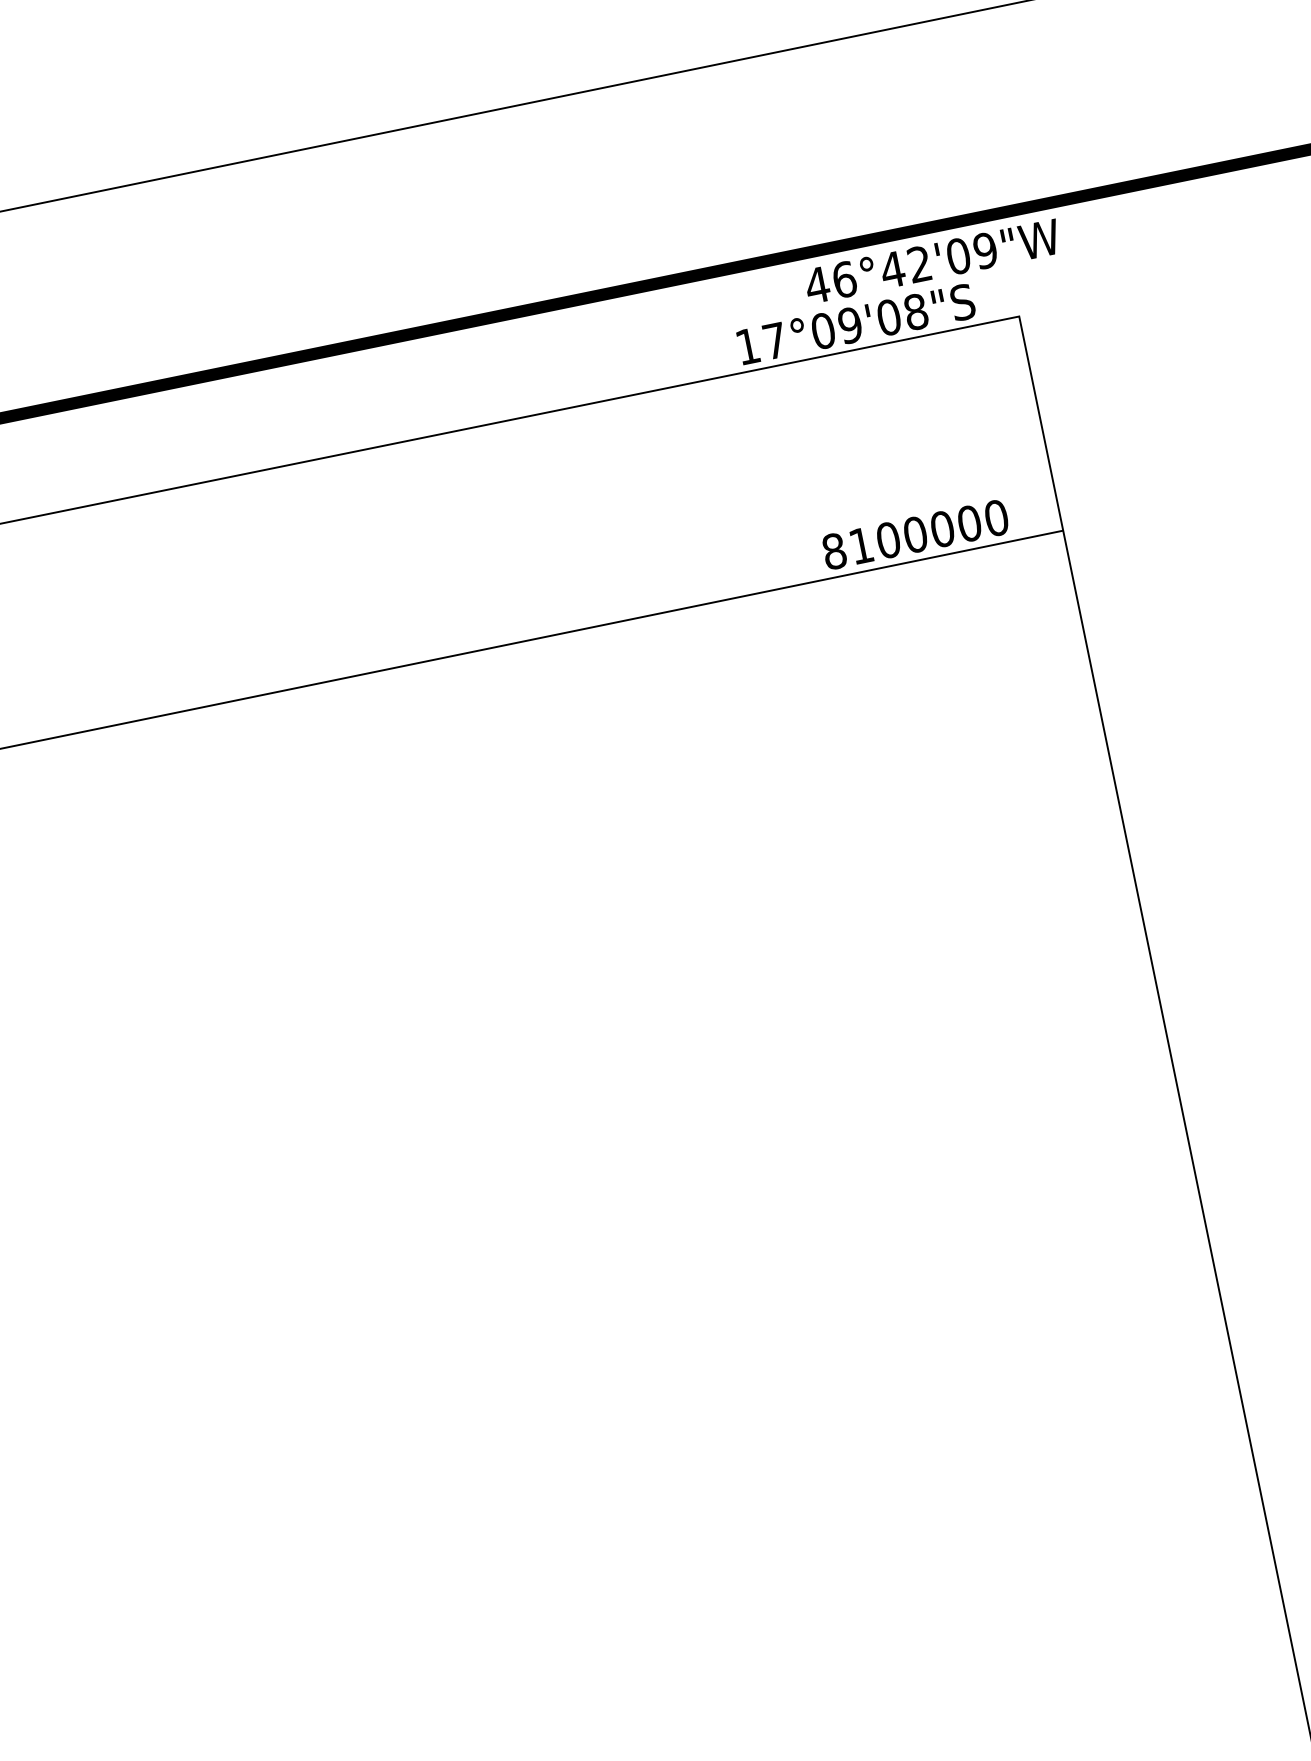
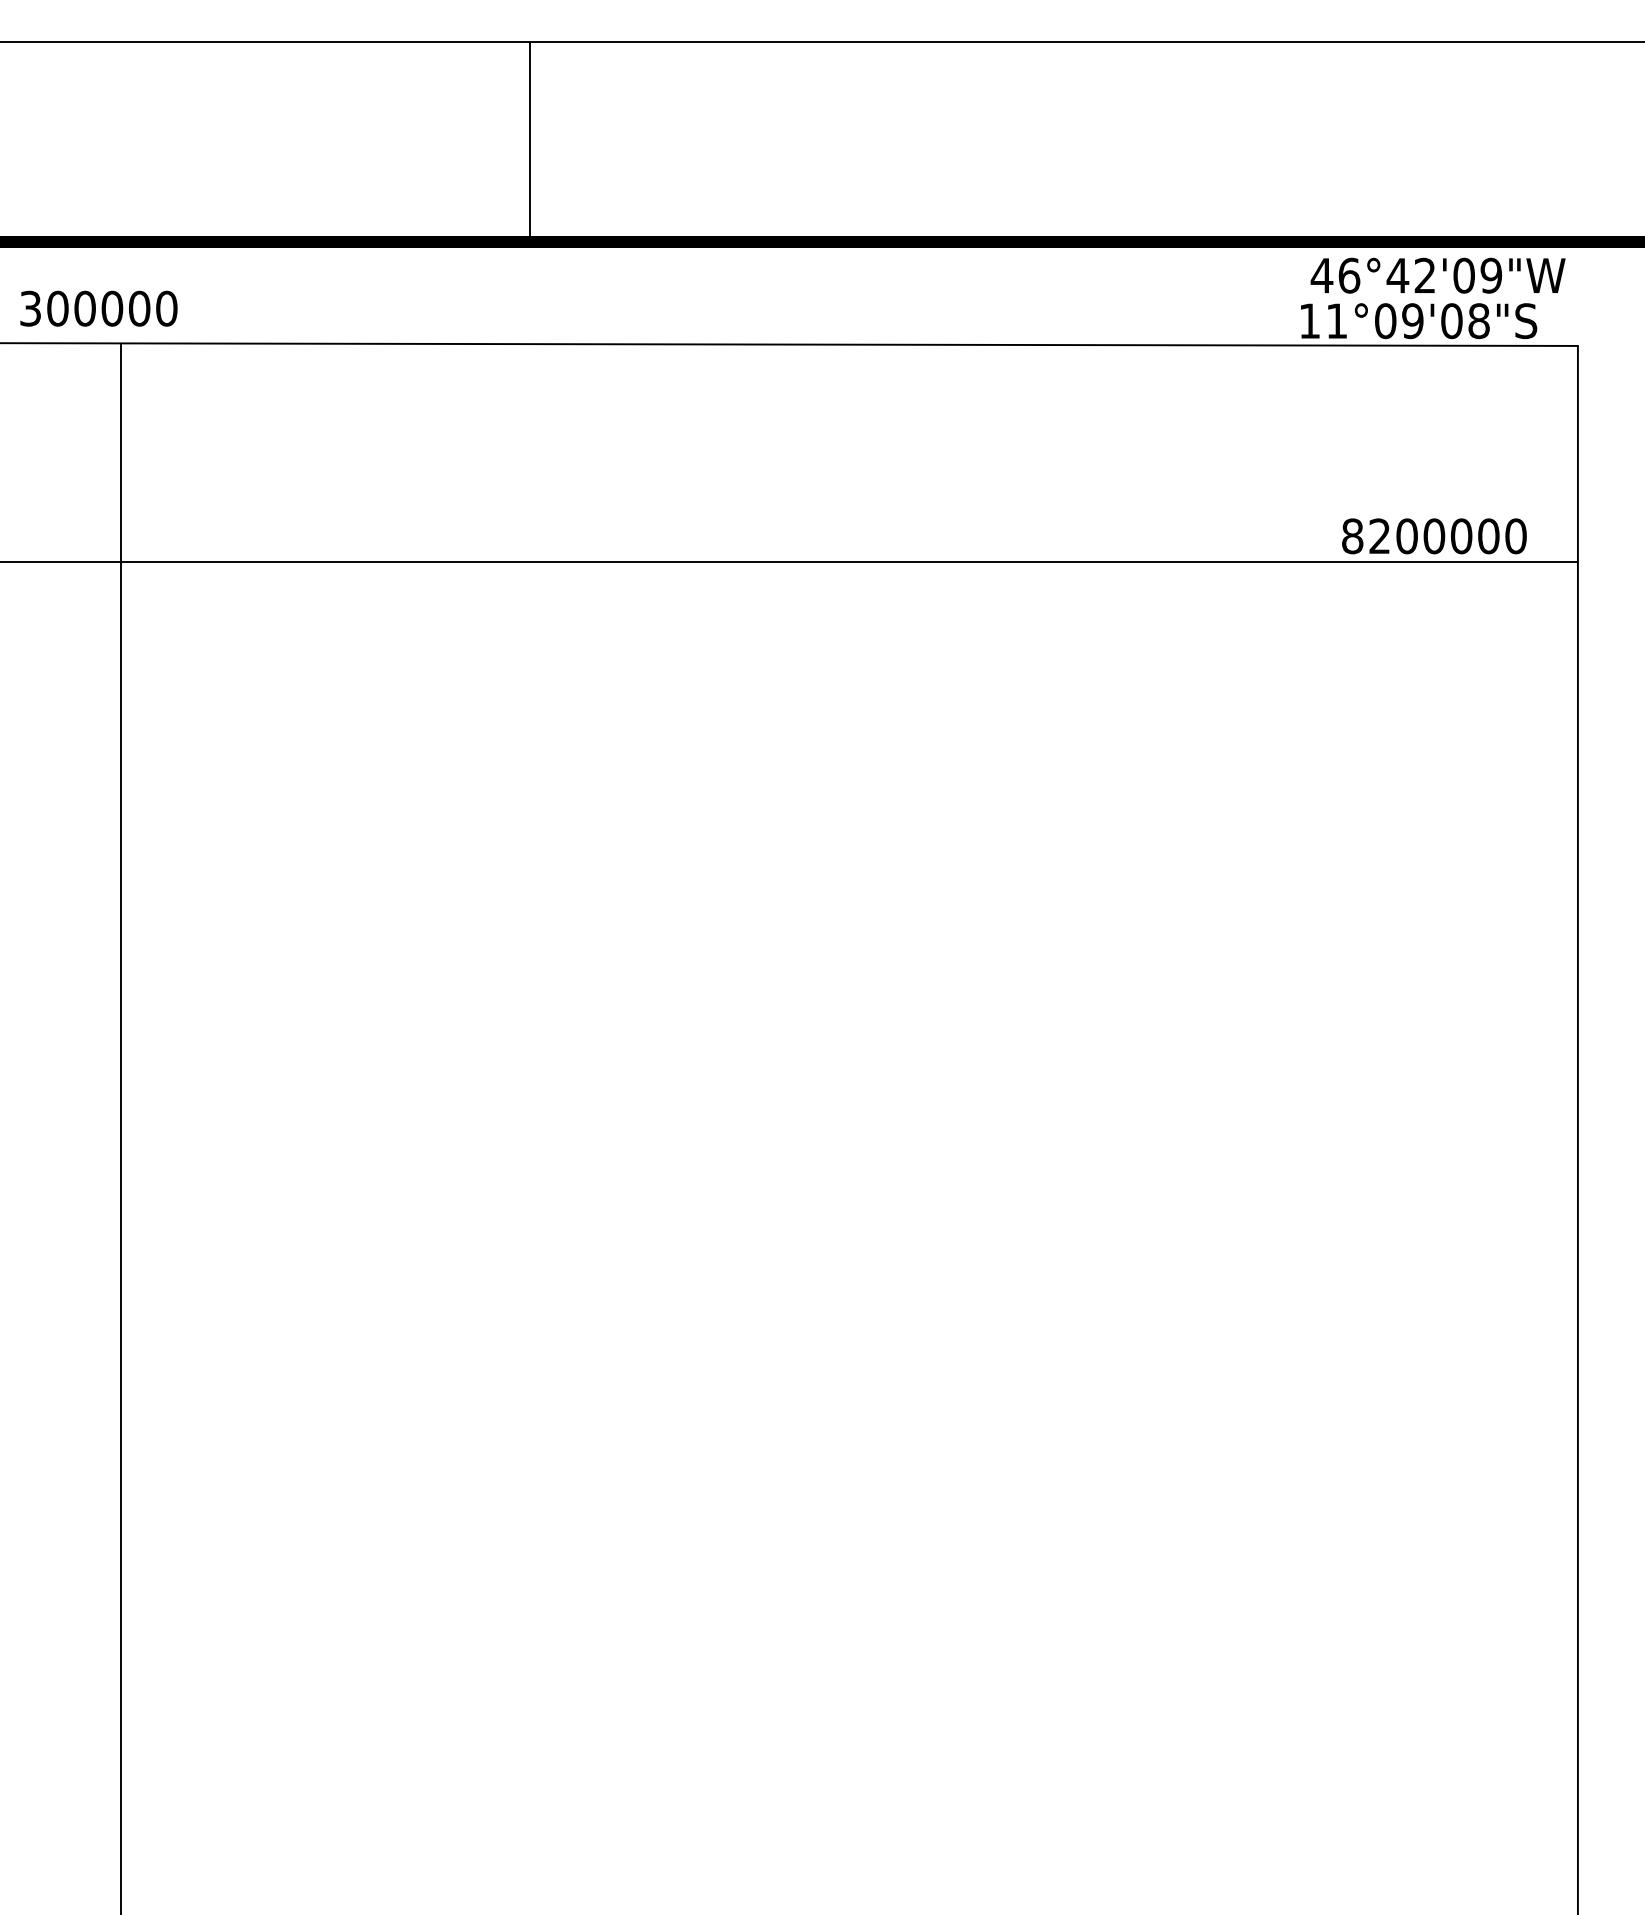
text: (932, 261) -> (1437, 275), moved
text: (774, 340) -> (1336, 320), 17°09'08"S -> 11°09'08"S
text: (860, 545) -> (1379, 535), 8100000 -> 8200000

